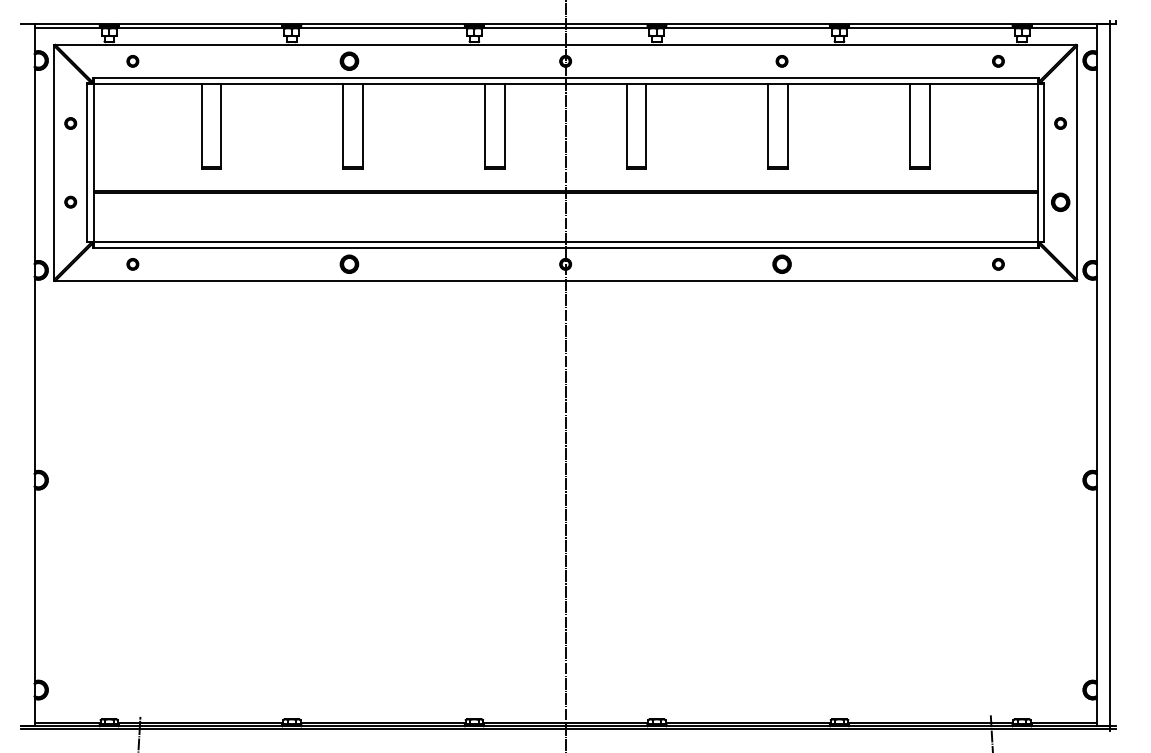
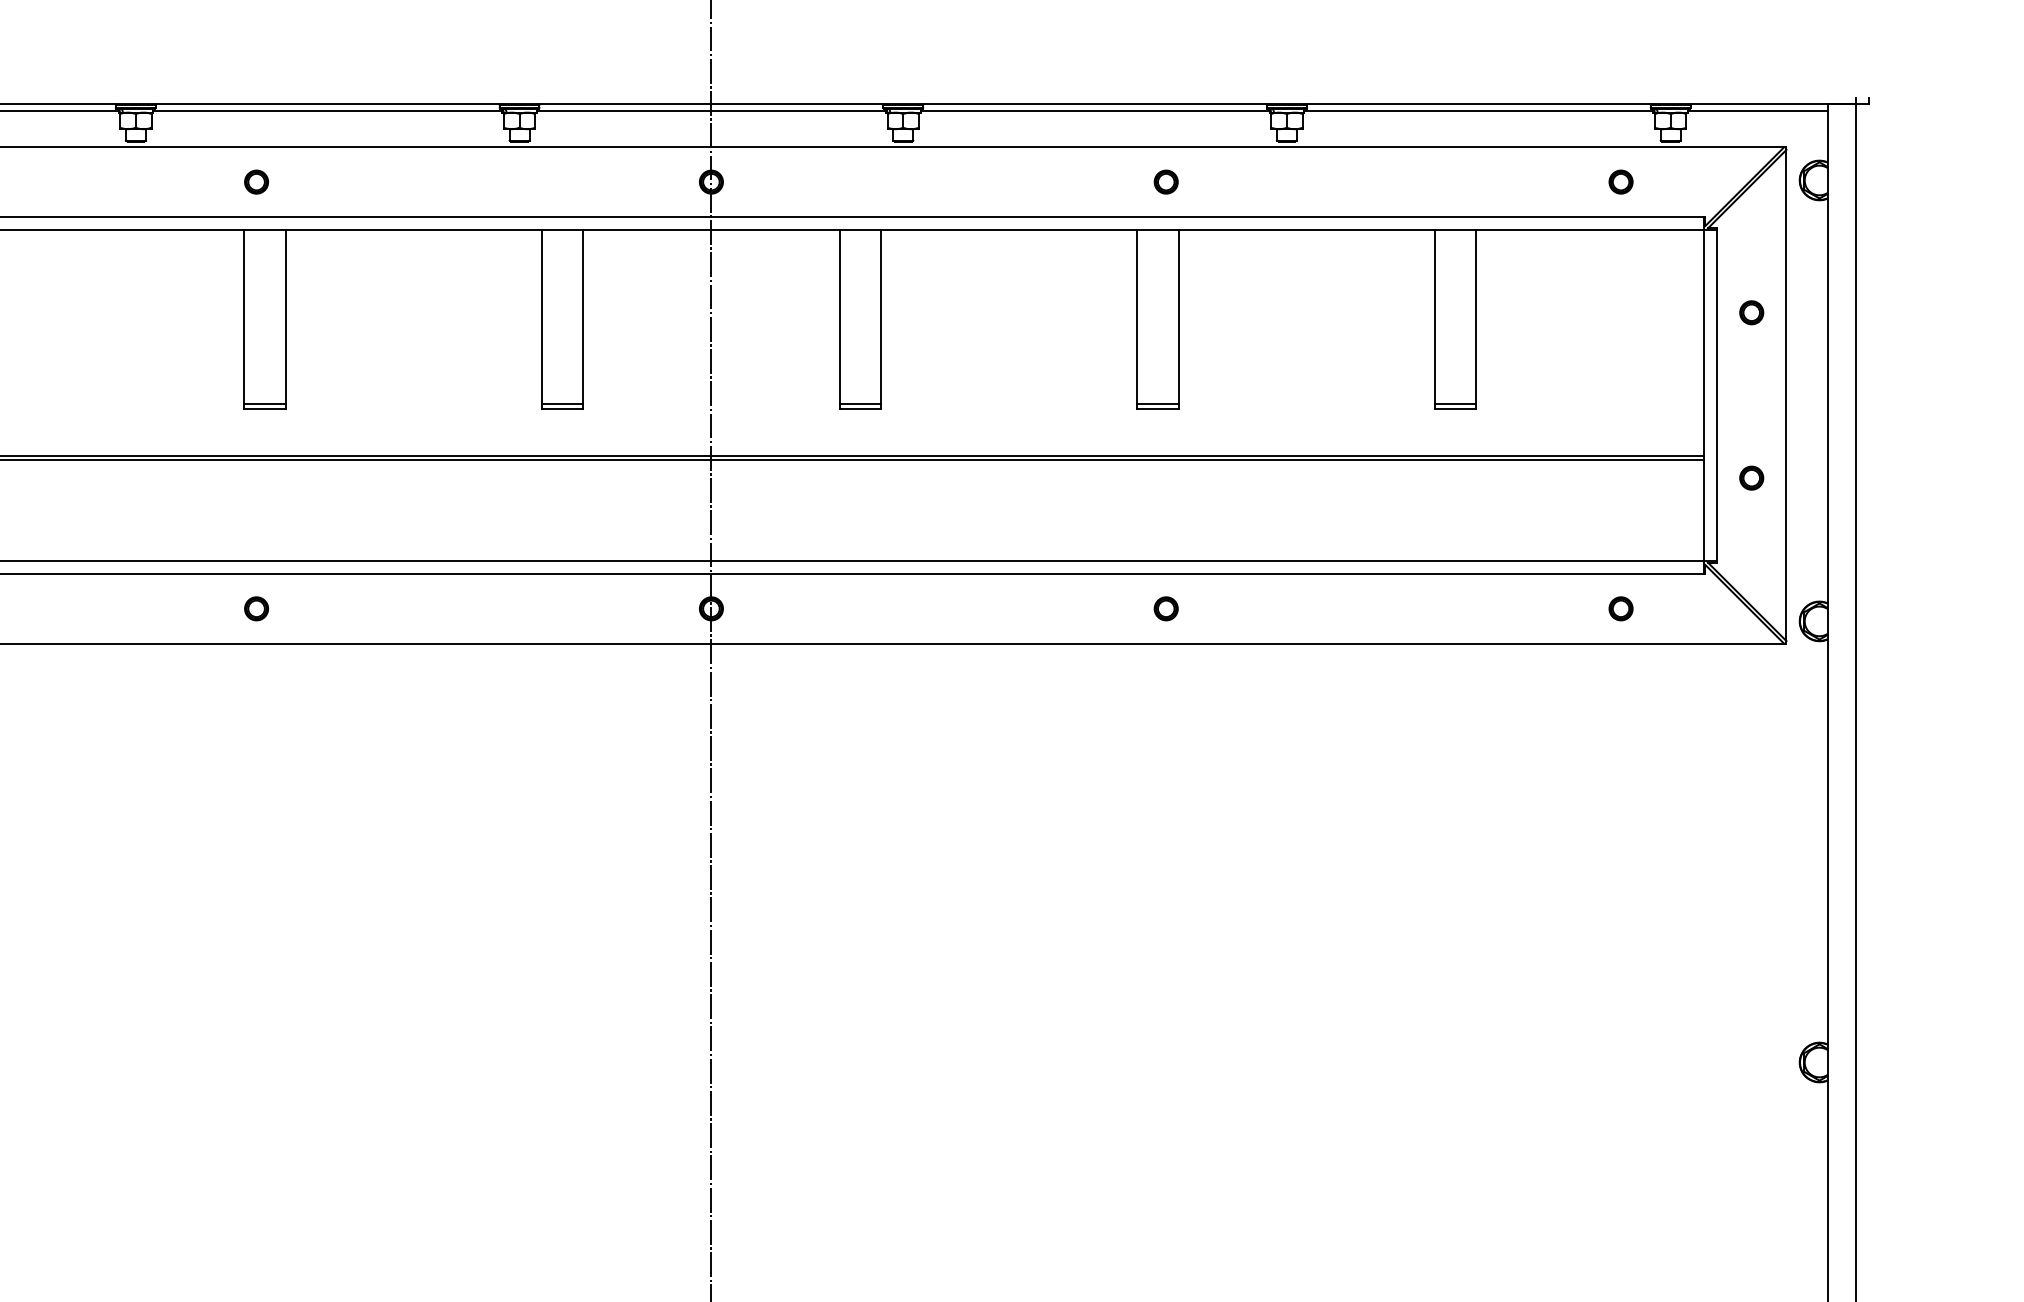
part: (348, 61) -> (254, 182), size x0.62
part: (1060, 201) -> (1751, 476), size x0.62
part: (348, 264) -> (254, 609), size x0.62
part: (781, 264) -> (1165, 609), size x0.62

